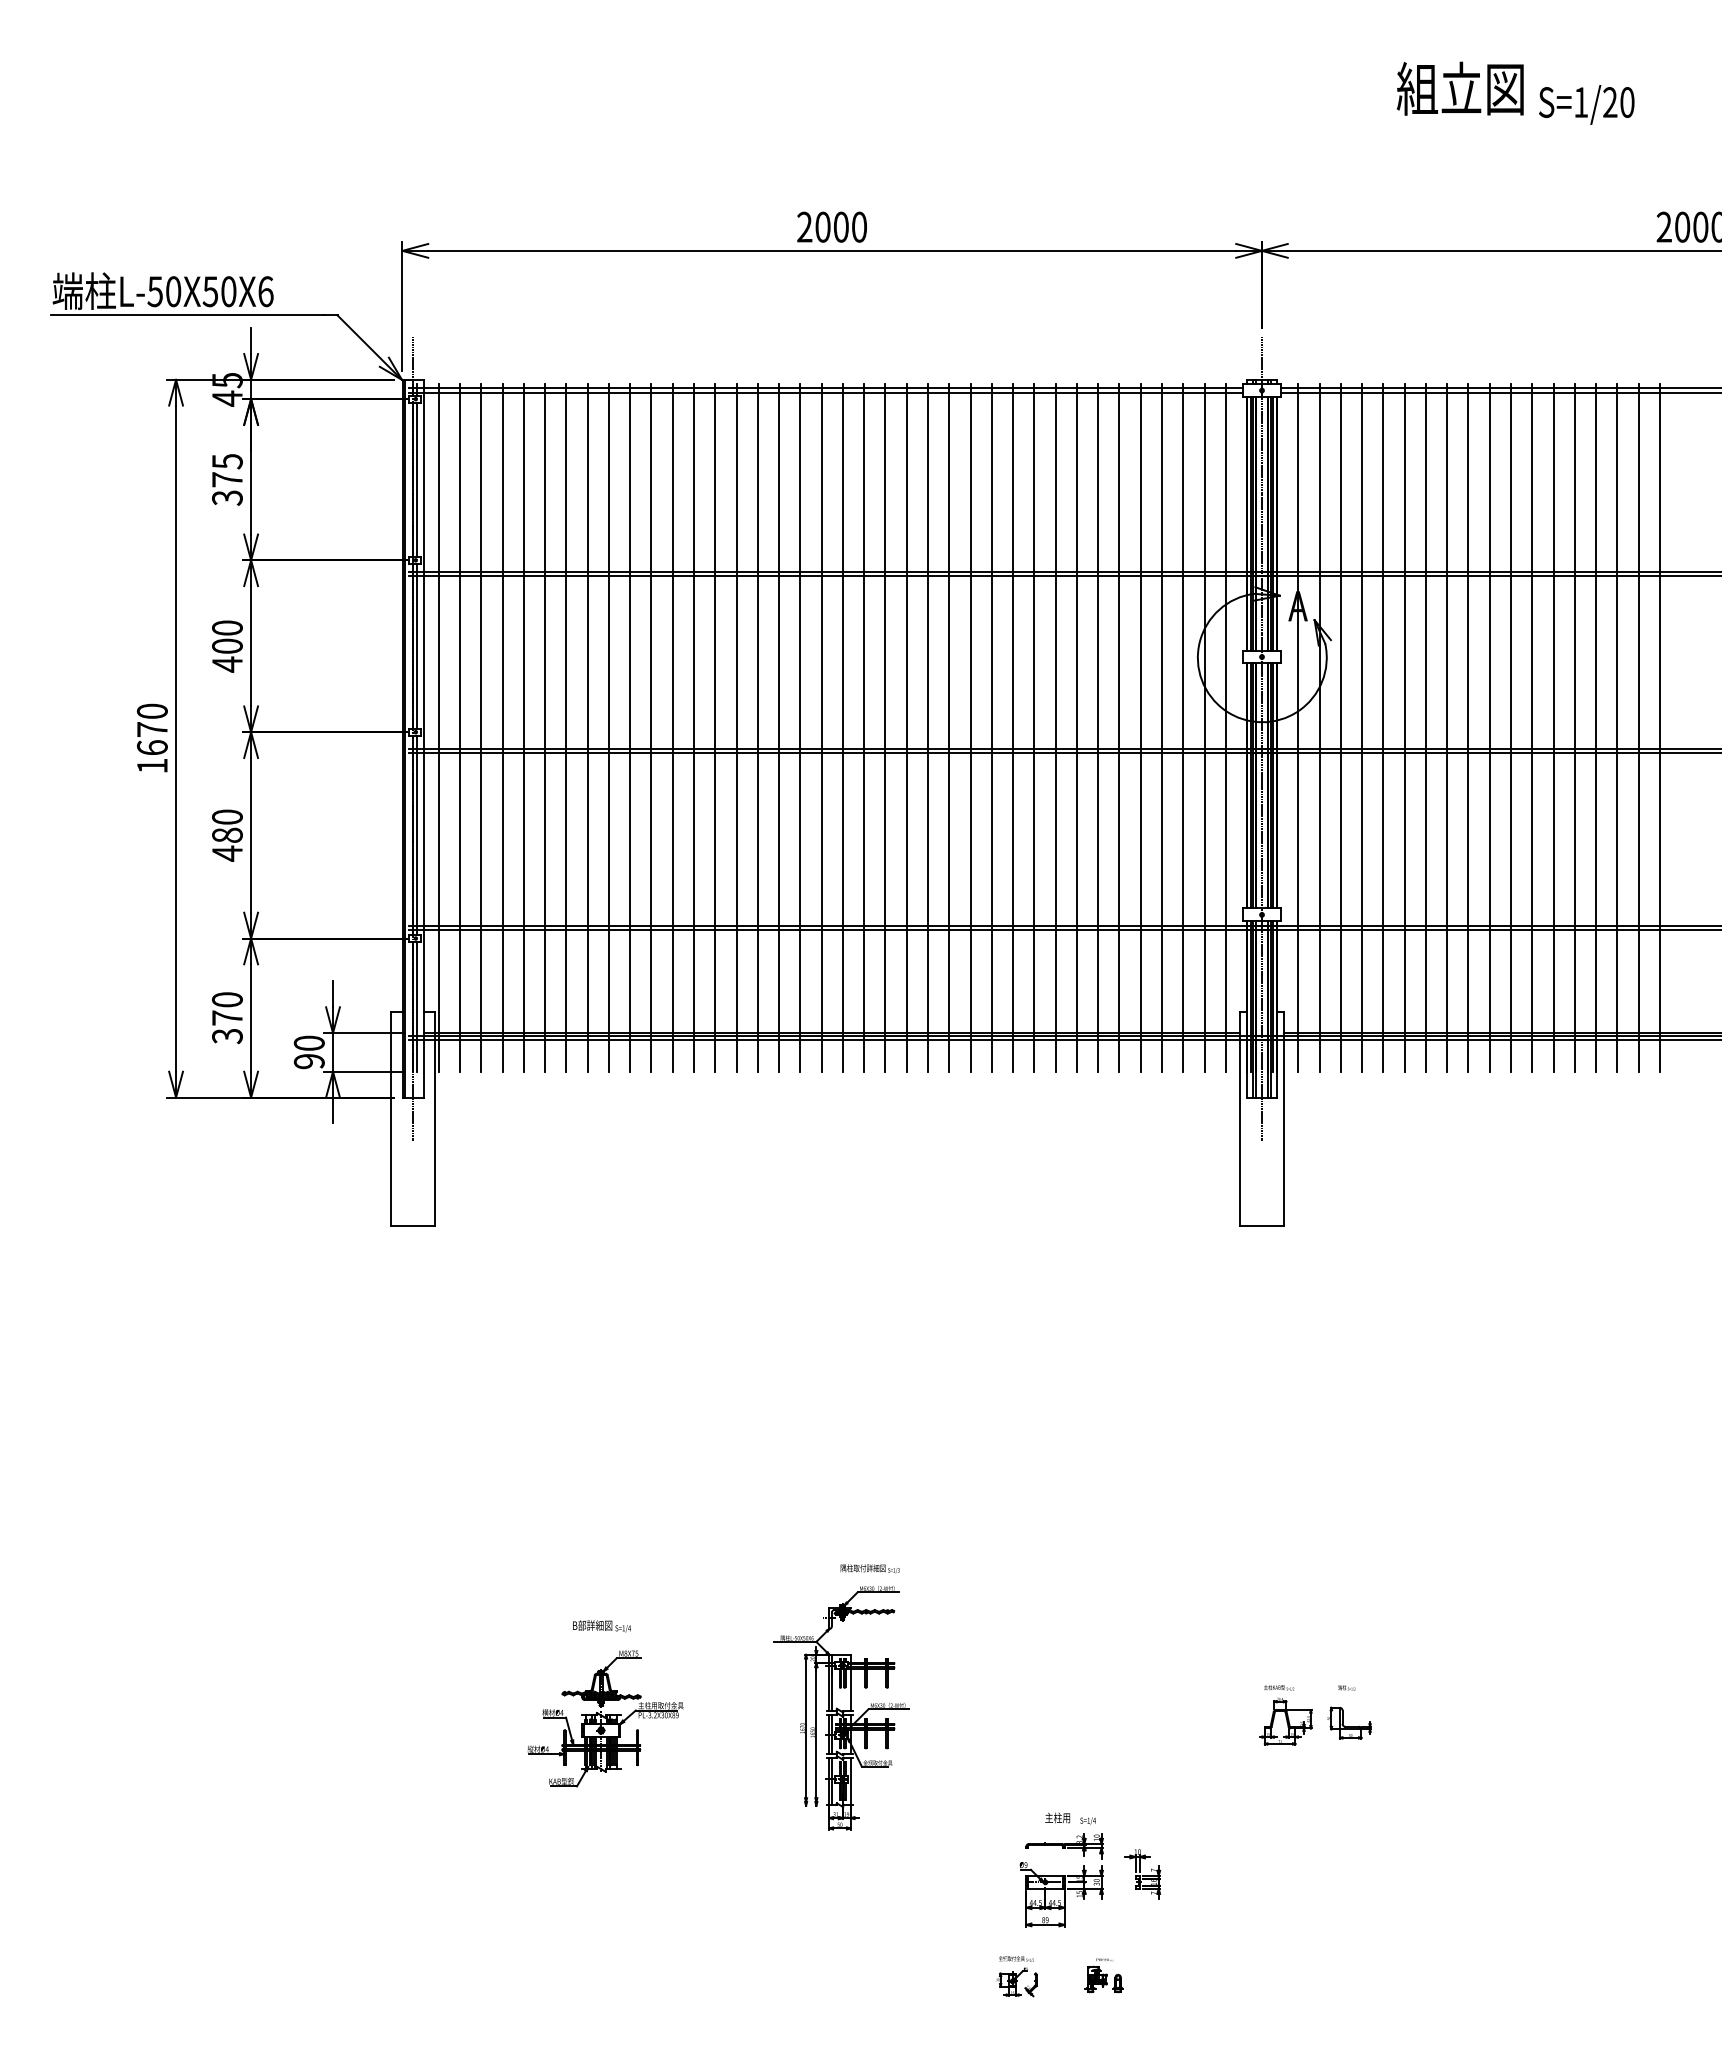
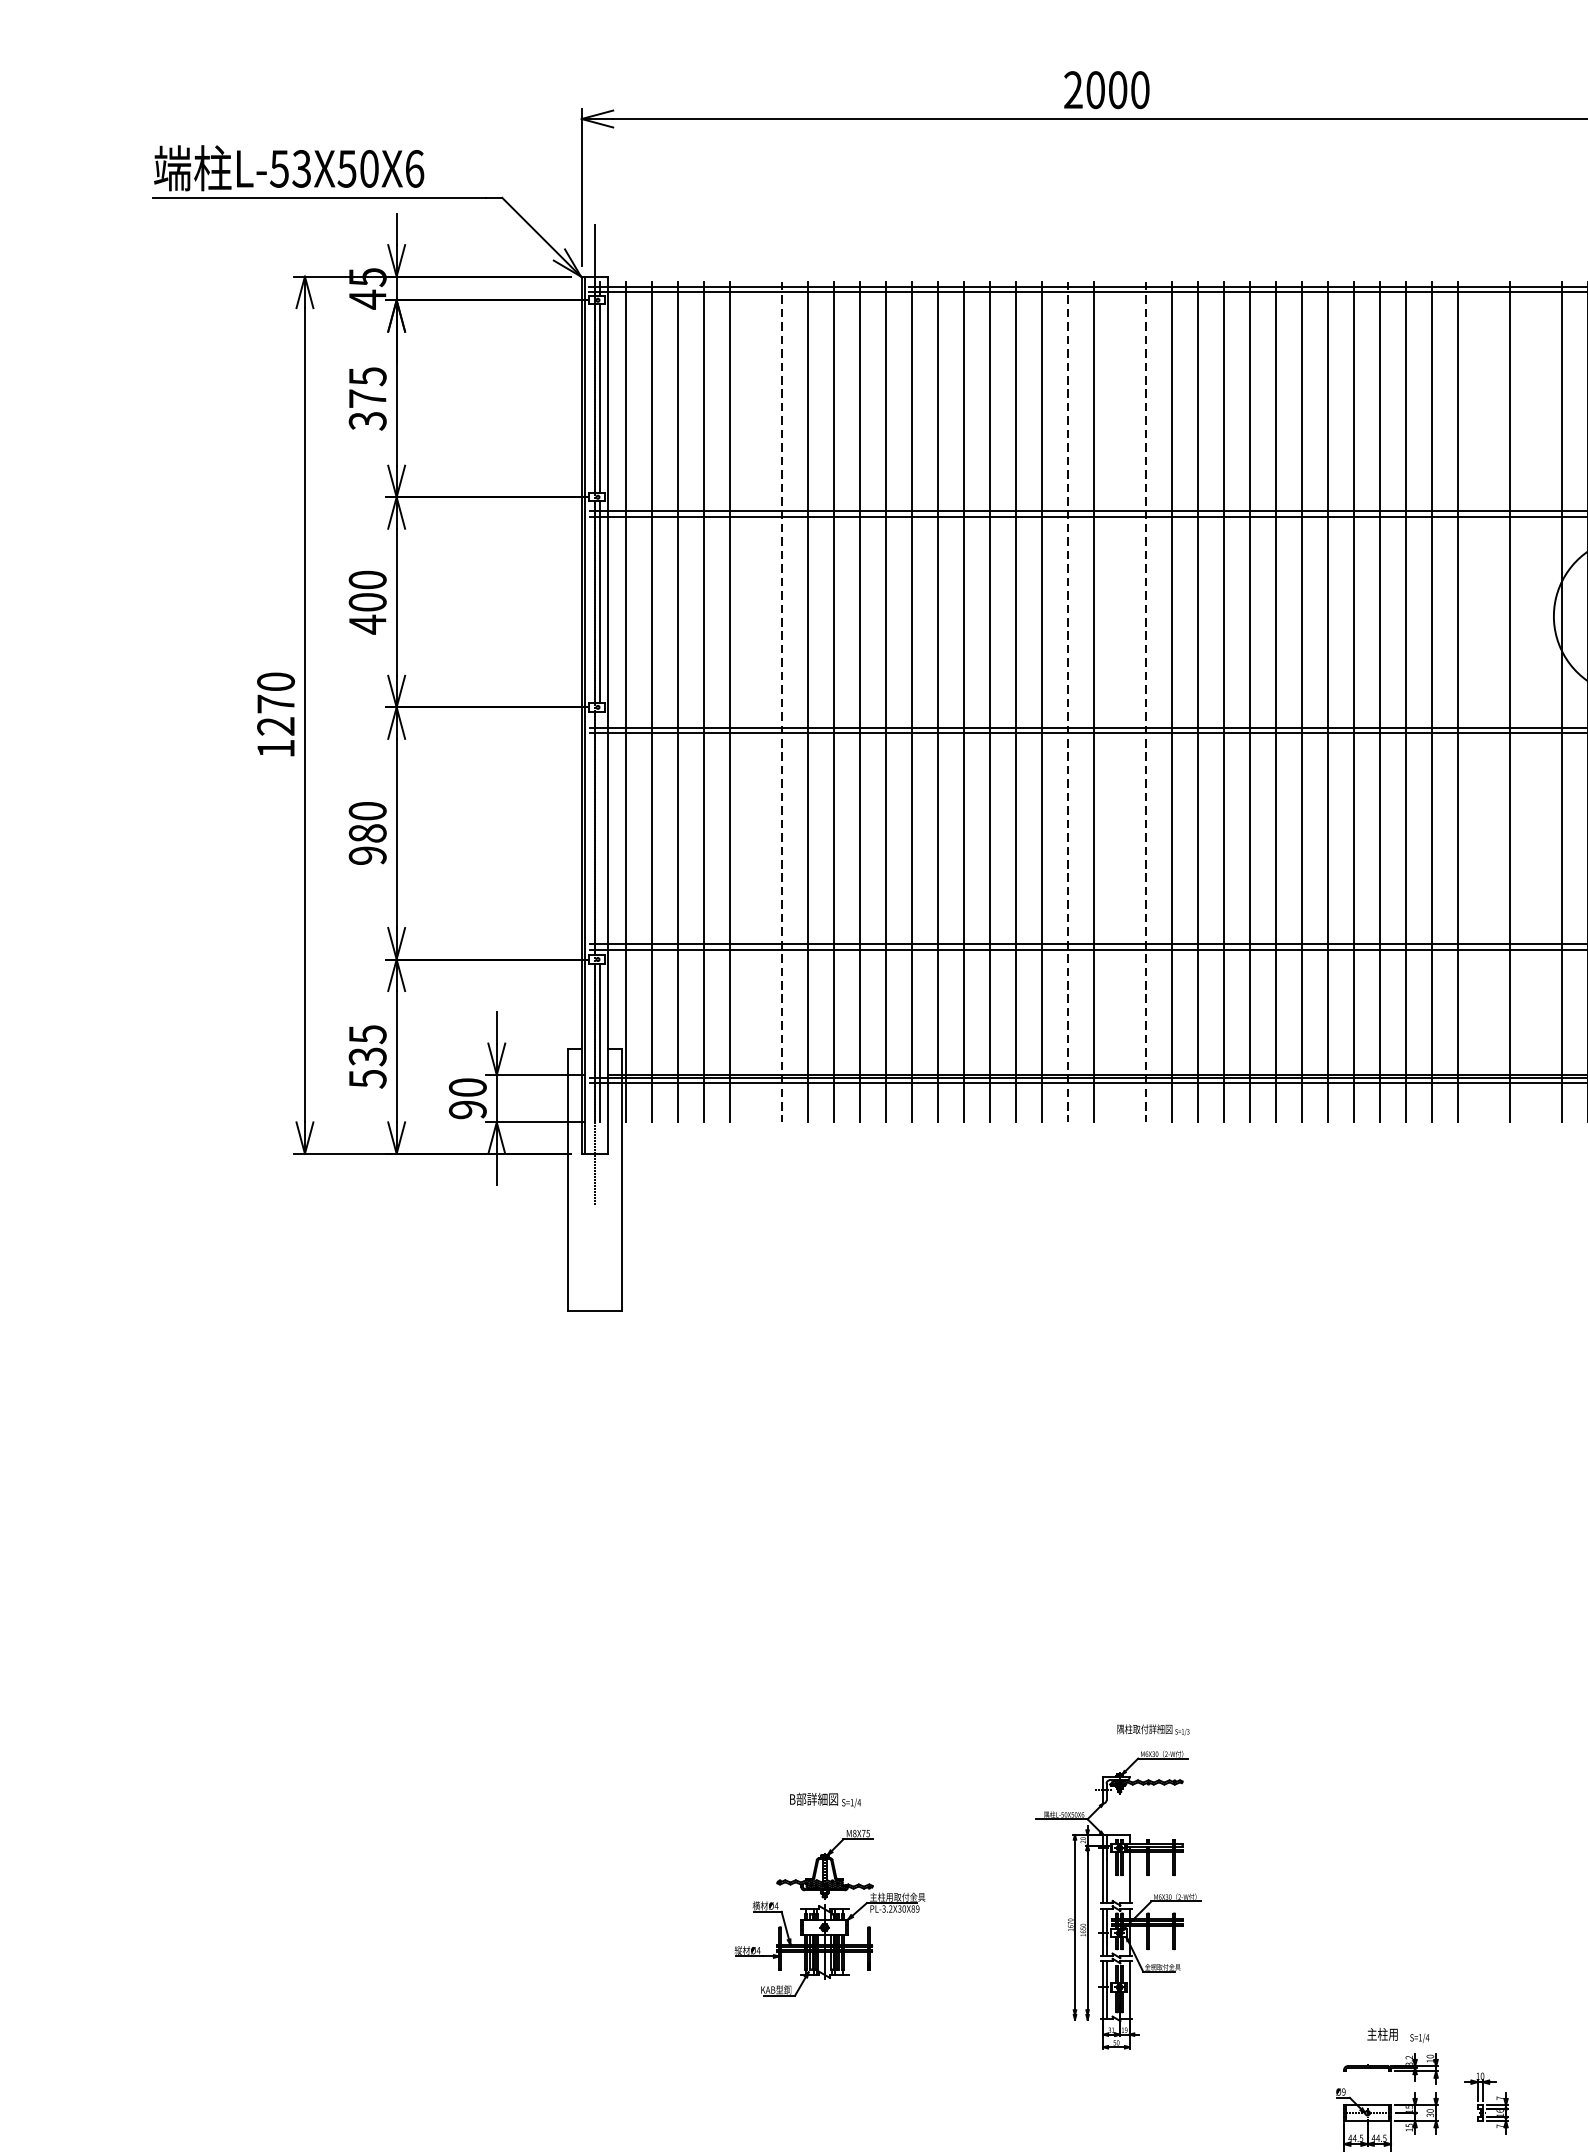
text: (173, 291) -> (301, 168), L-50X50X6 -> L-53X50X6
line: (545, 727) -> (756, 701), removed
line: (566, 727) -> (782, 701), solid -> dashed
line: (800, 727) -> (1068, 701), solid -> dashed
line: (842, 727) -> (1119, 701), removed
line: (864, 727) -> (1146, 701), solid -> dashed
line: (1140, 727) -> (1483, 701), removed
line: (1183, 727) -> (1536, 701), removed
text: (151, 747) -> (274, 726), 1670 -> 1270
line: (417, 835) -> (600, 833), removed
text: (227, 853) -> (367, 855), 480 -> 980
text: (227, 1017) -> (367, 1056), 370 -> 535

